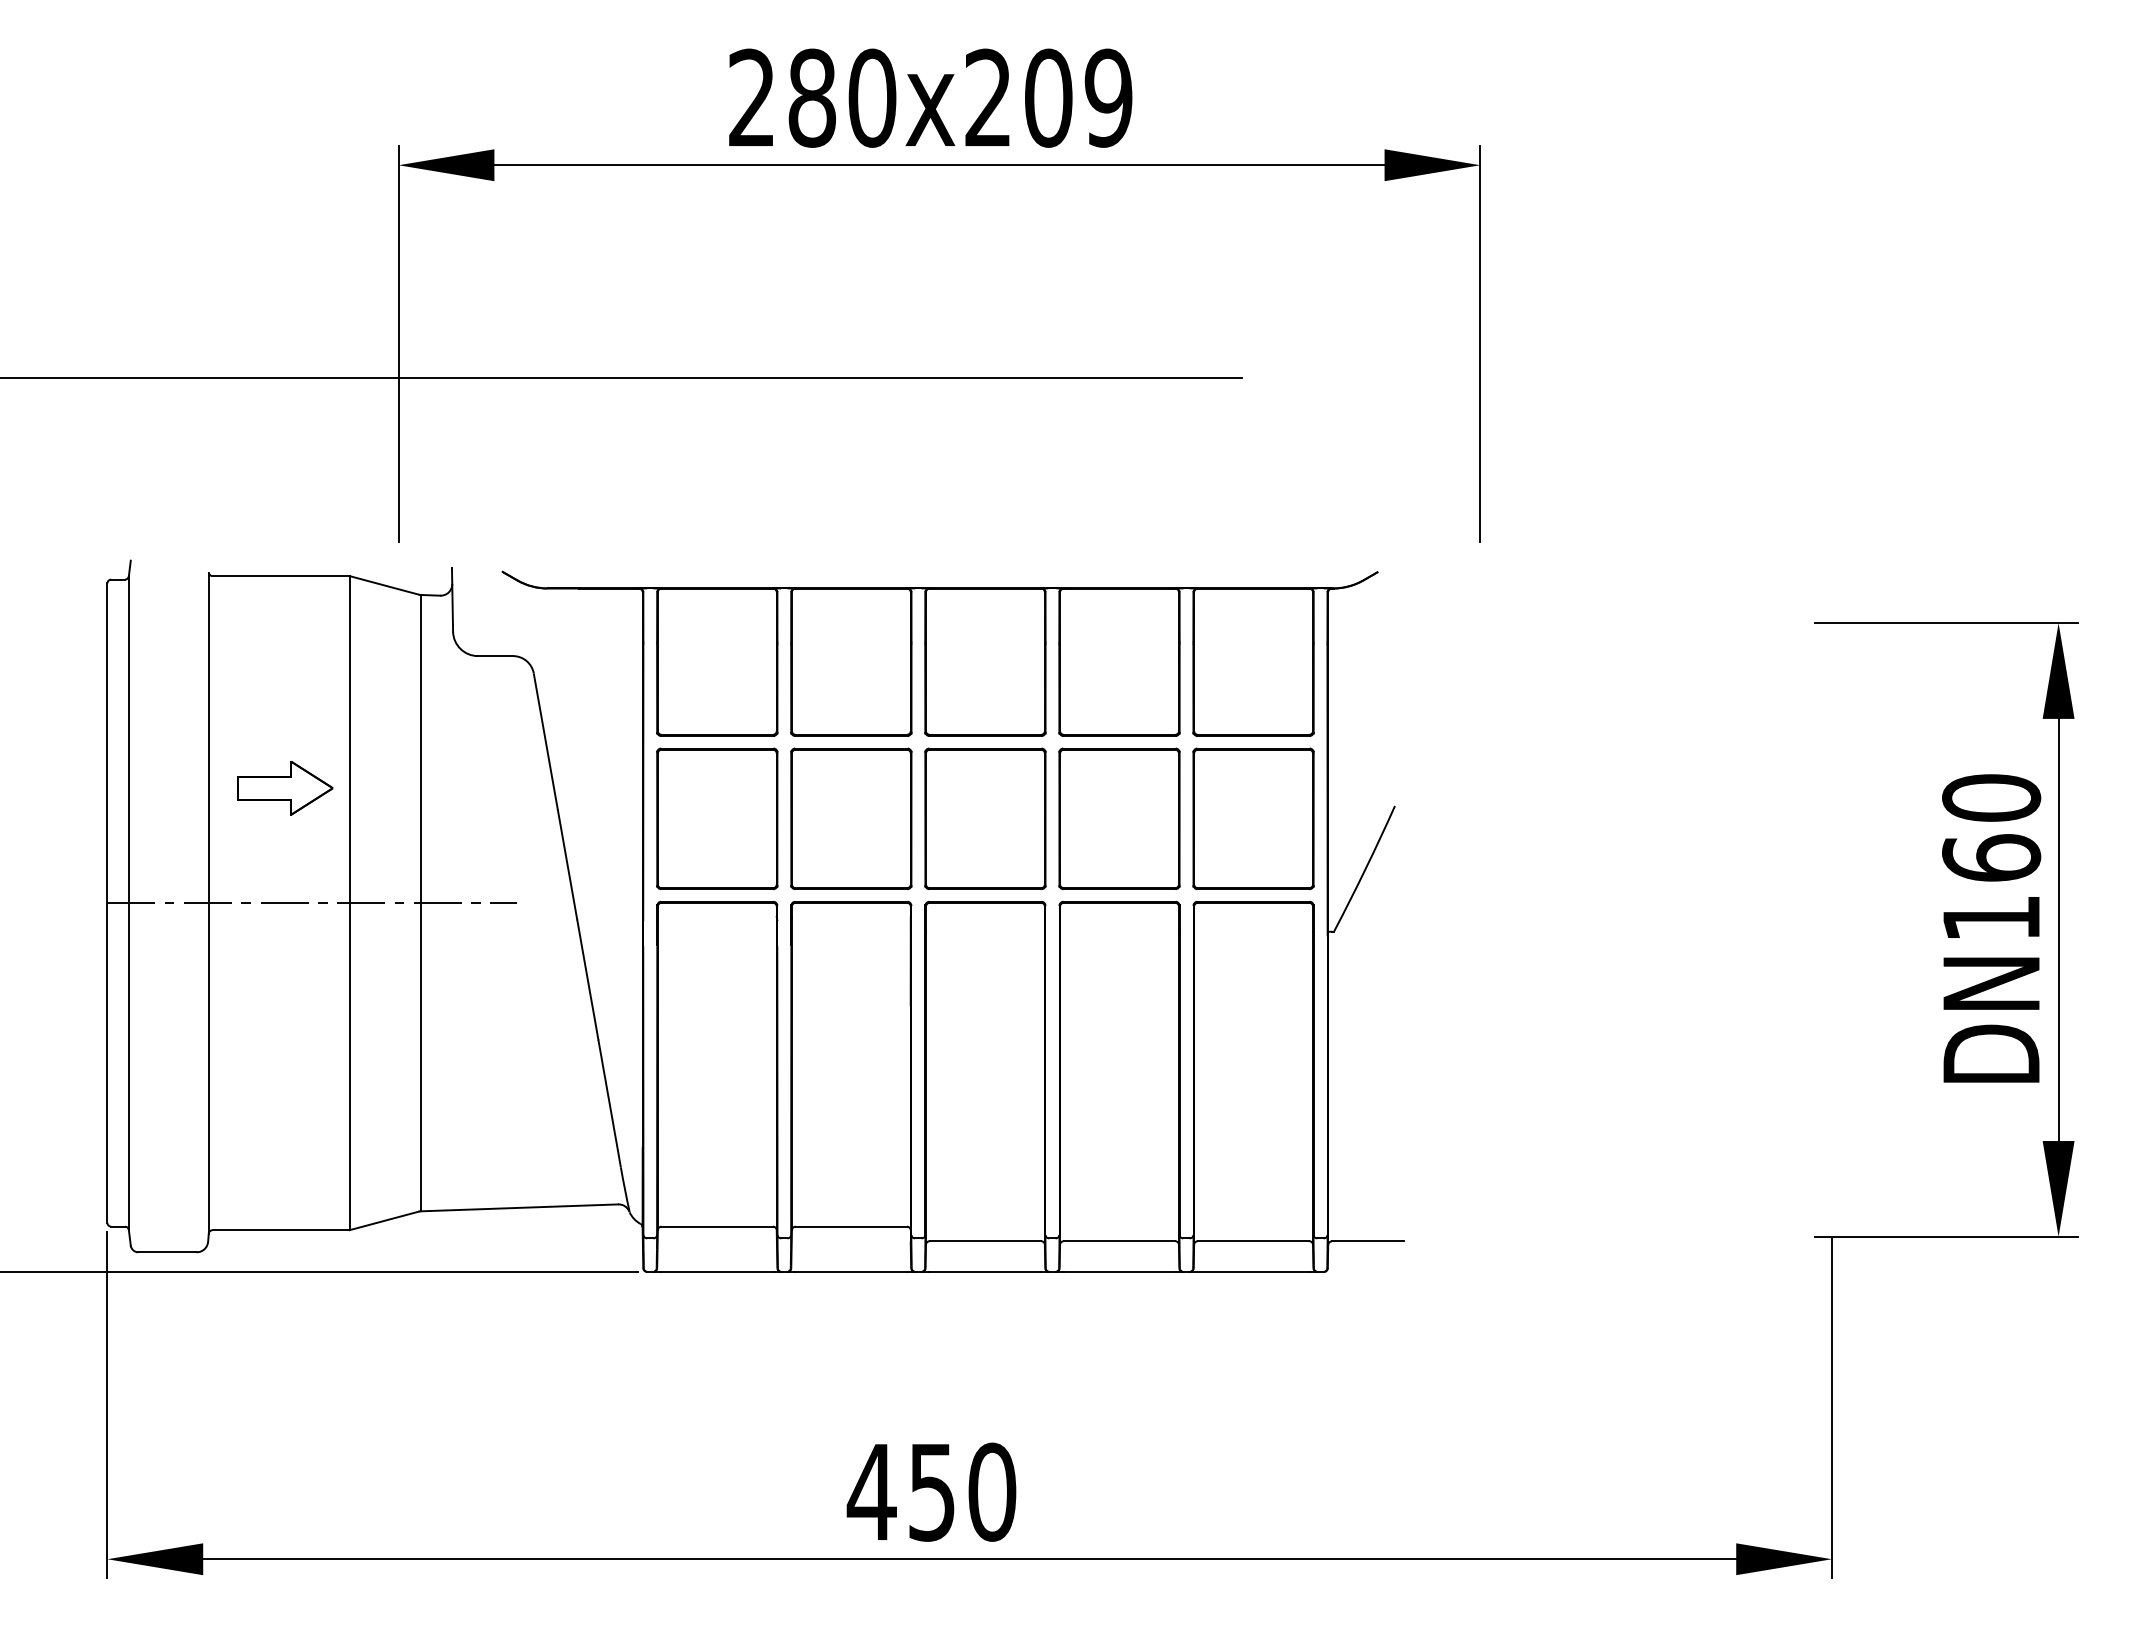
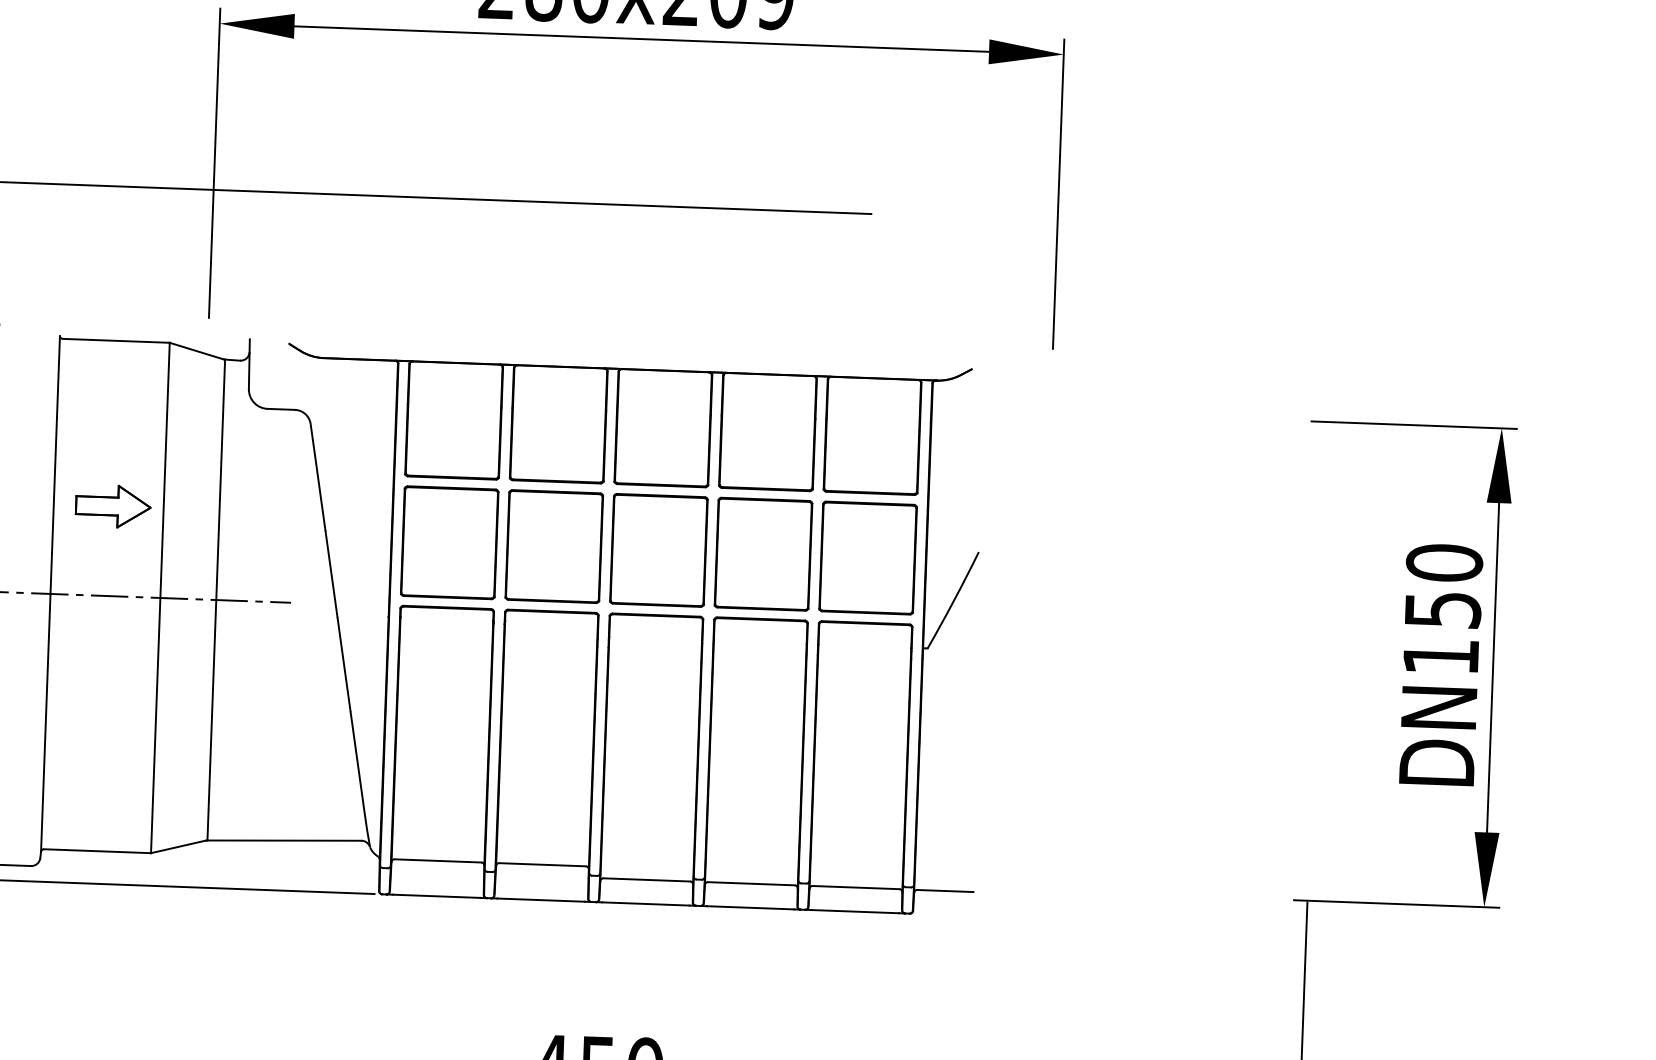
text: (1991, 857) -> (1442, 609), DN160 -> DN150

